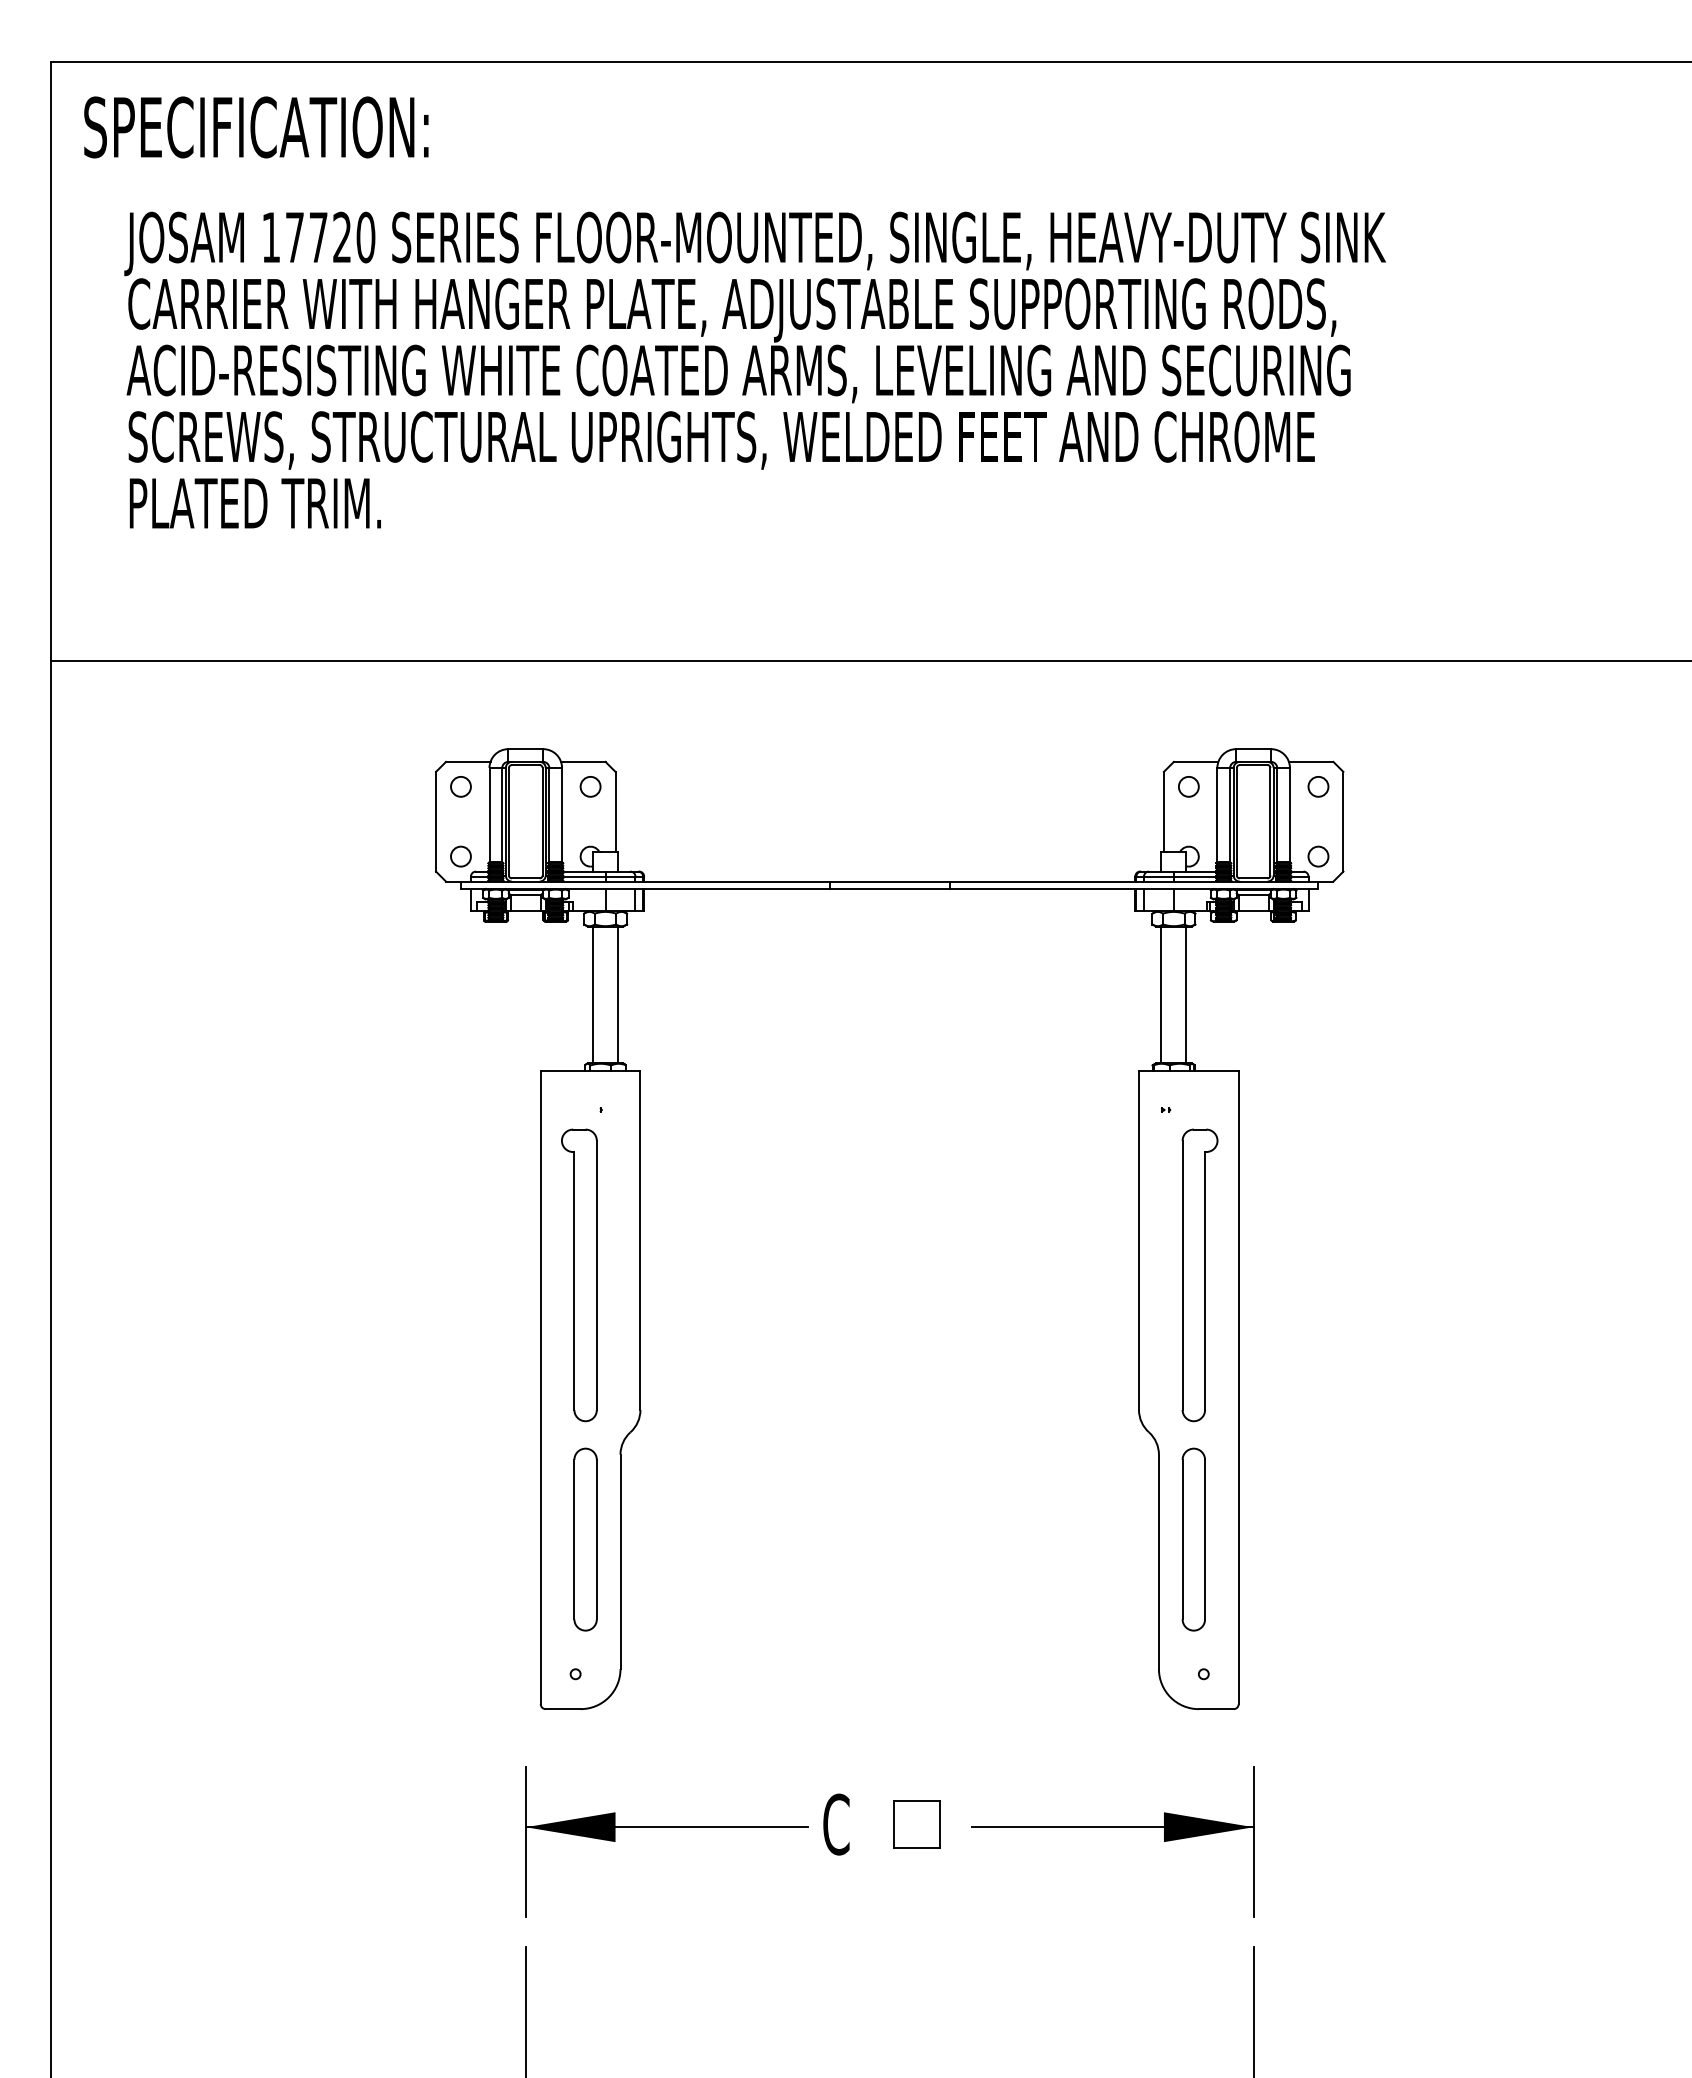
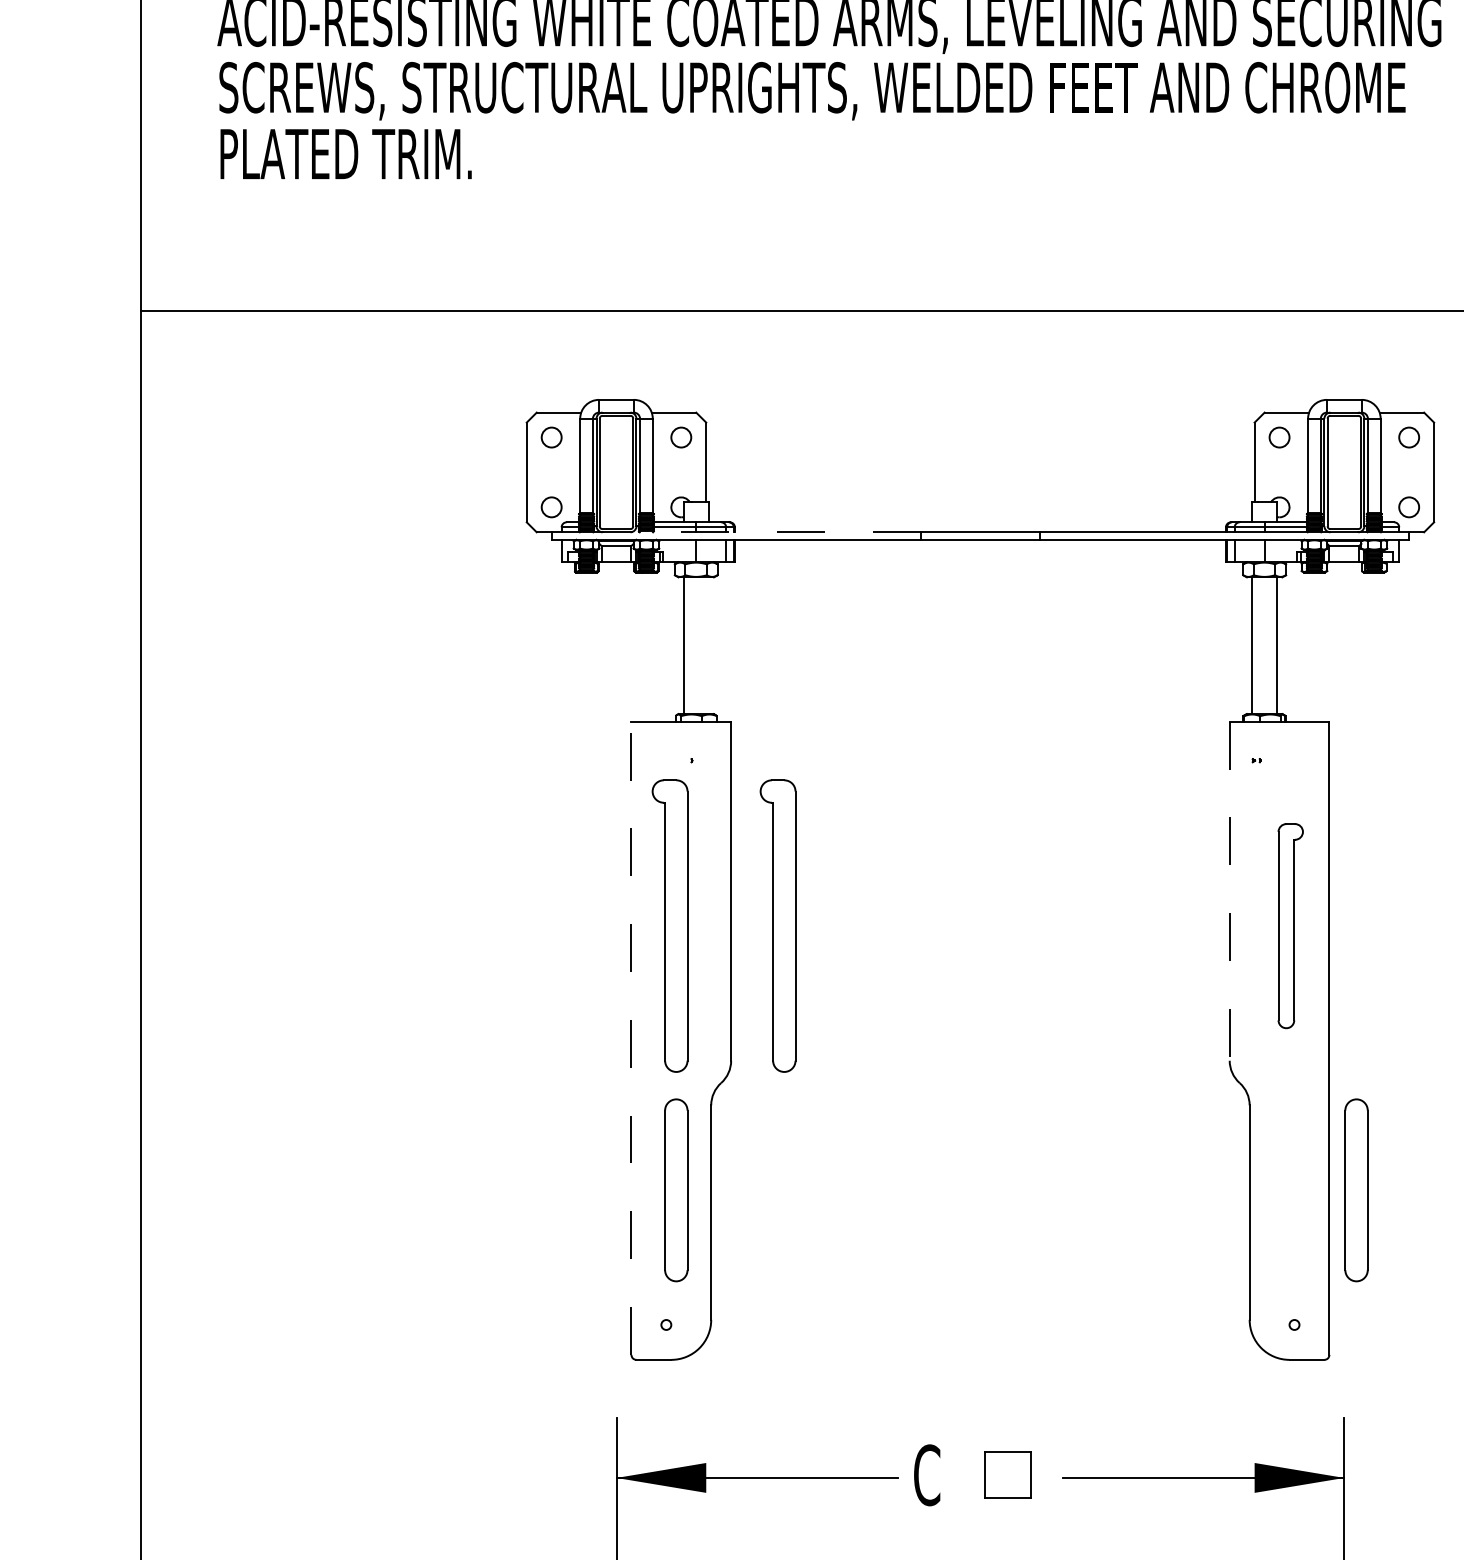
line: (684, 881) -> (775, 532), solid -> dashed
line: (618, 994) -> (709, 645), removed
line: (1139, 1240) -> (1230, 891), solid -> dashed
part: (687, 1275) -> (778, 926), added
part: (1199, 1275) -> (1290, 926), size x0.7
line: (540, 1387) -> (631, 1038), solid -> dashed
part: (1193, 1539) -> (1356, 1190), moved

